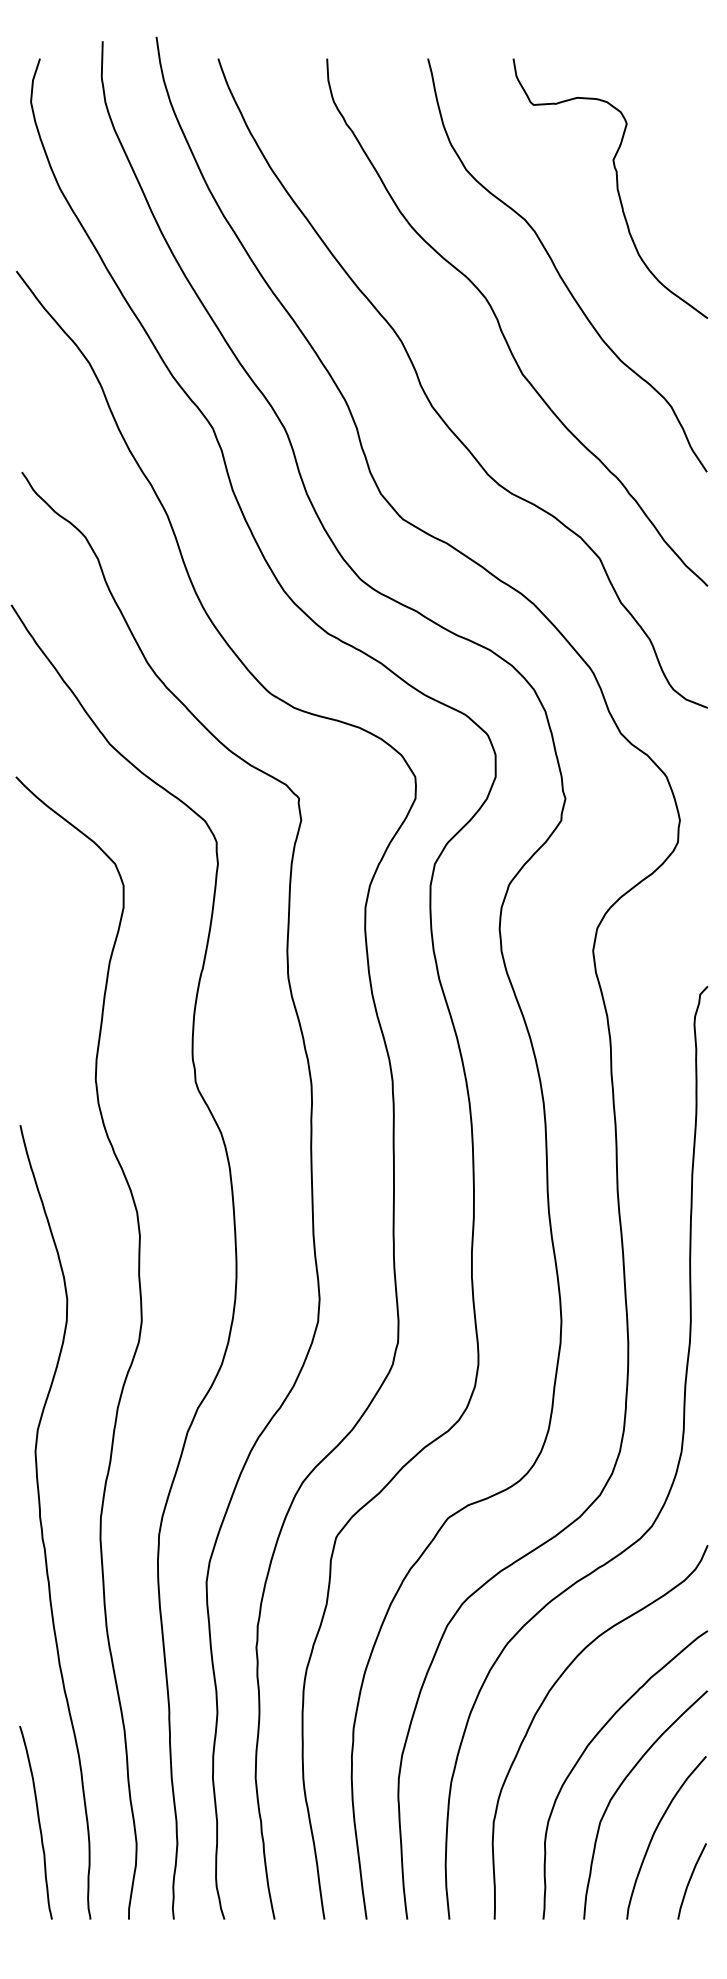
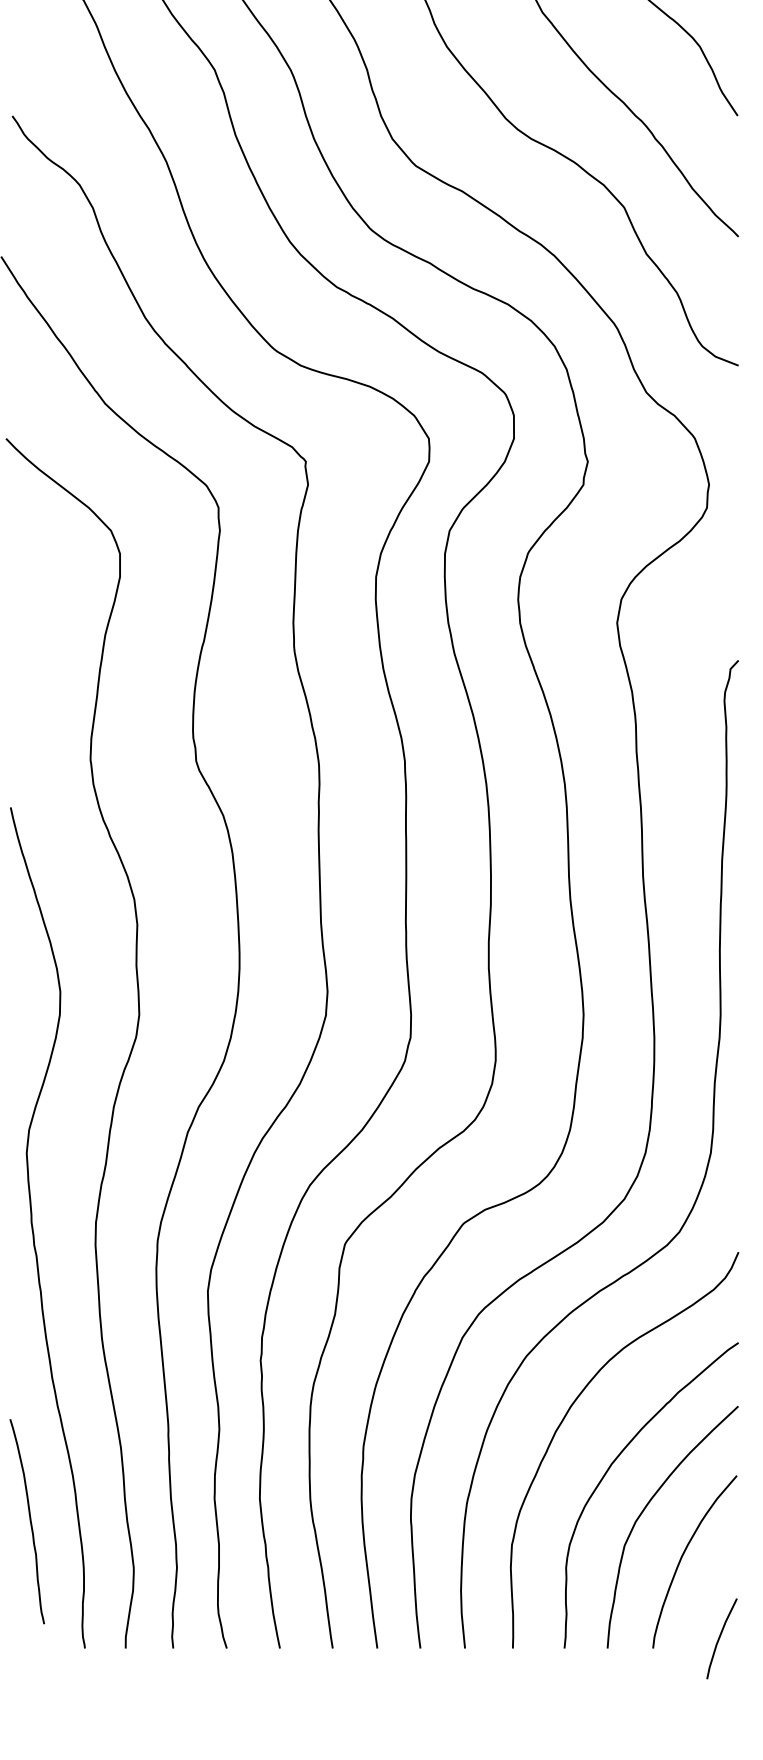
curve: (38, 1822) -> (29, 1521), moved
line: (690, 1881) -> (720, 1638), moved

